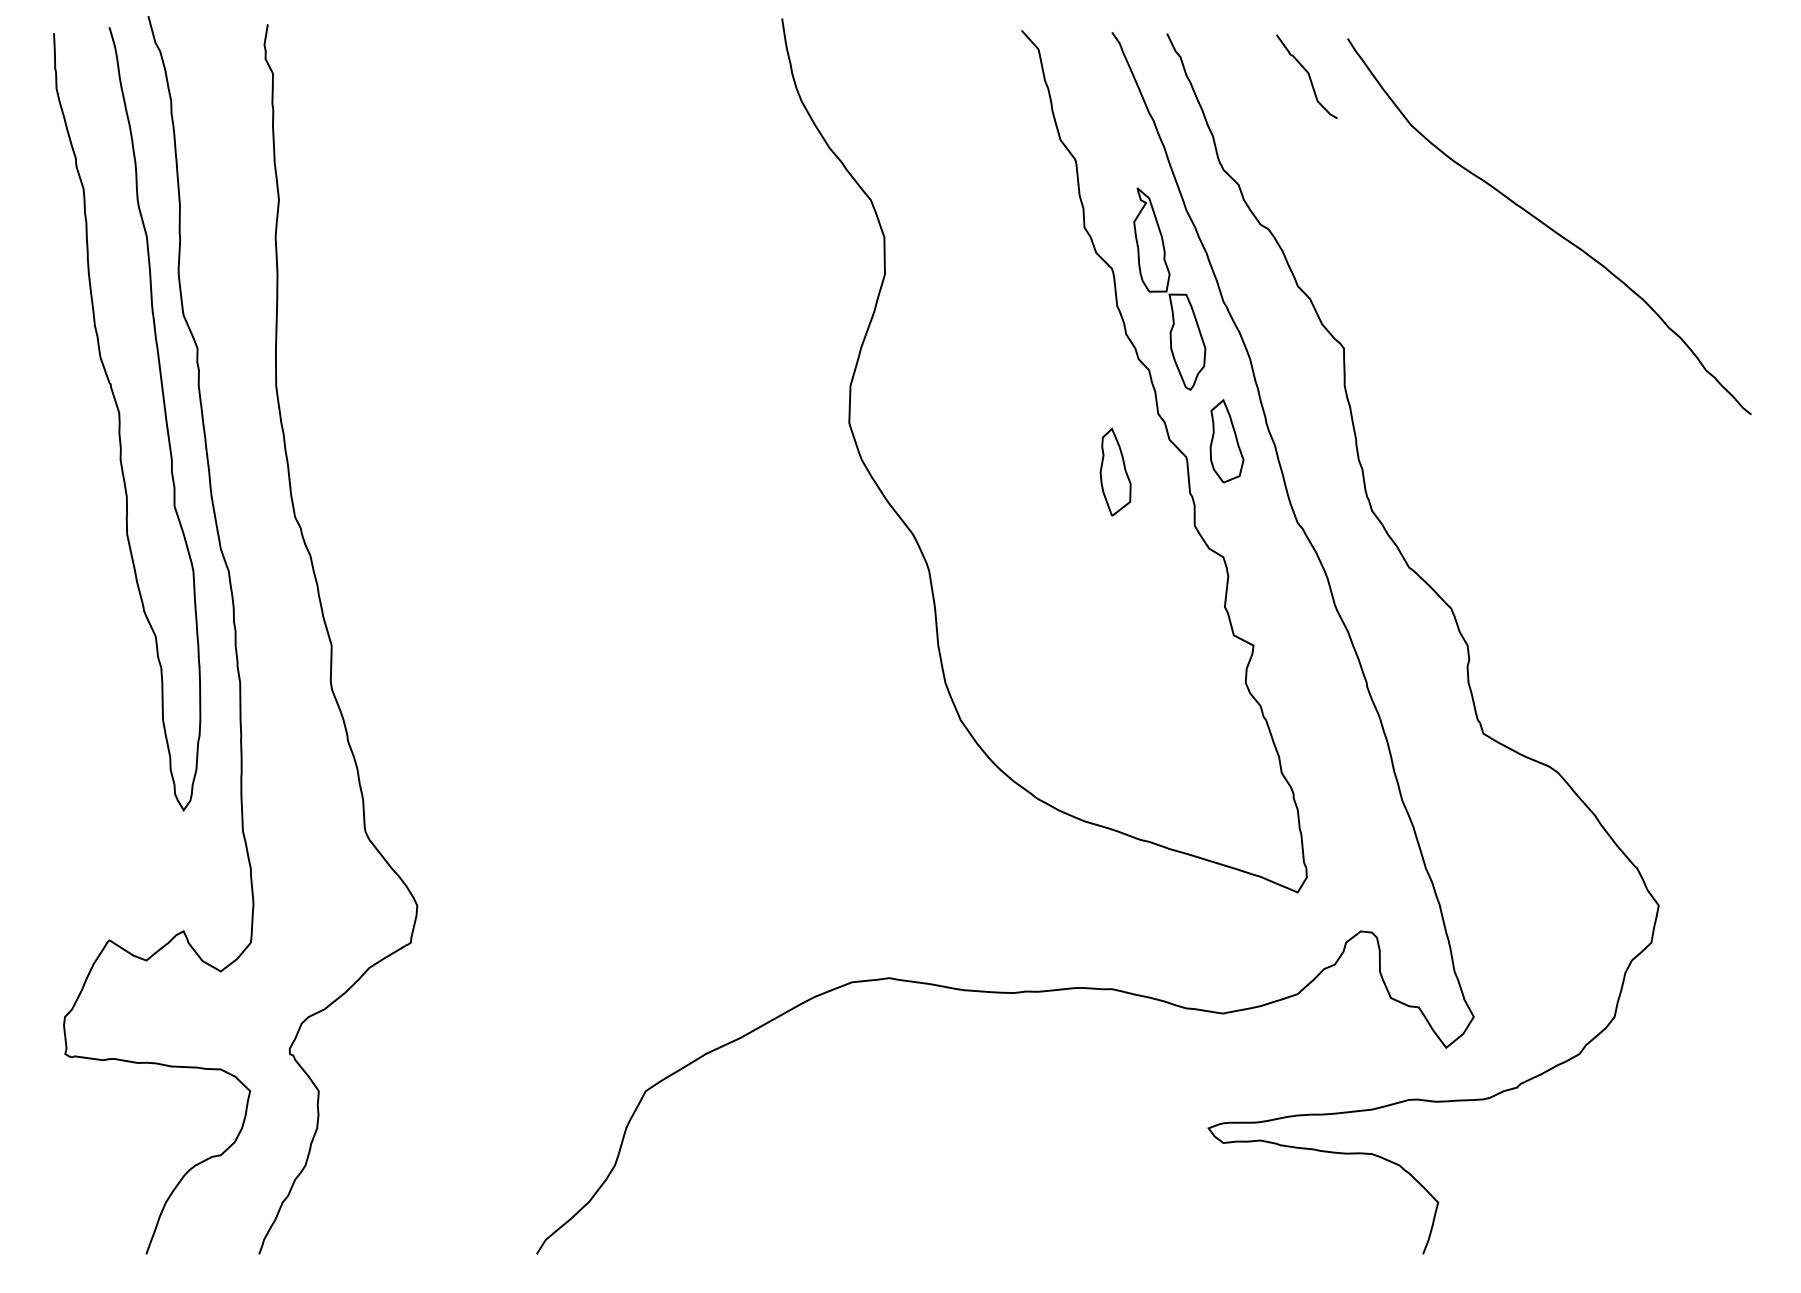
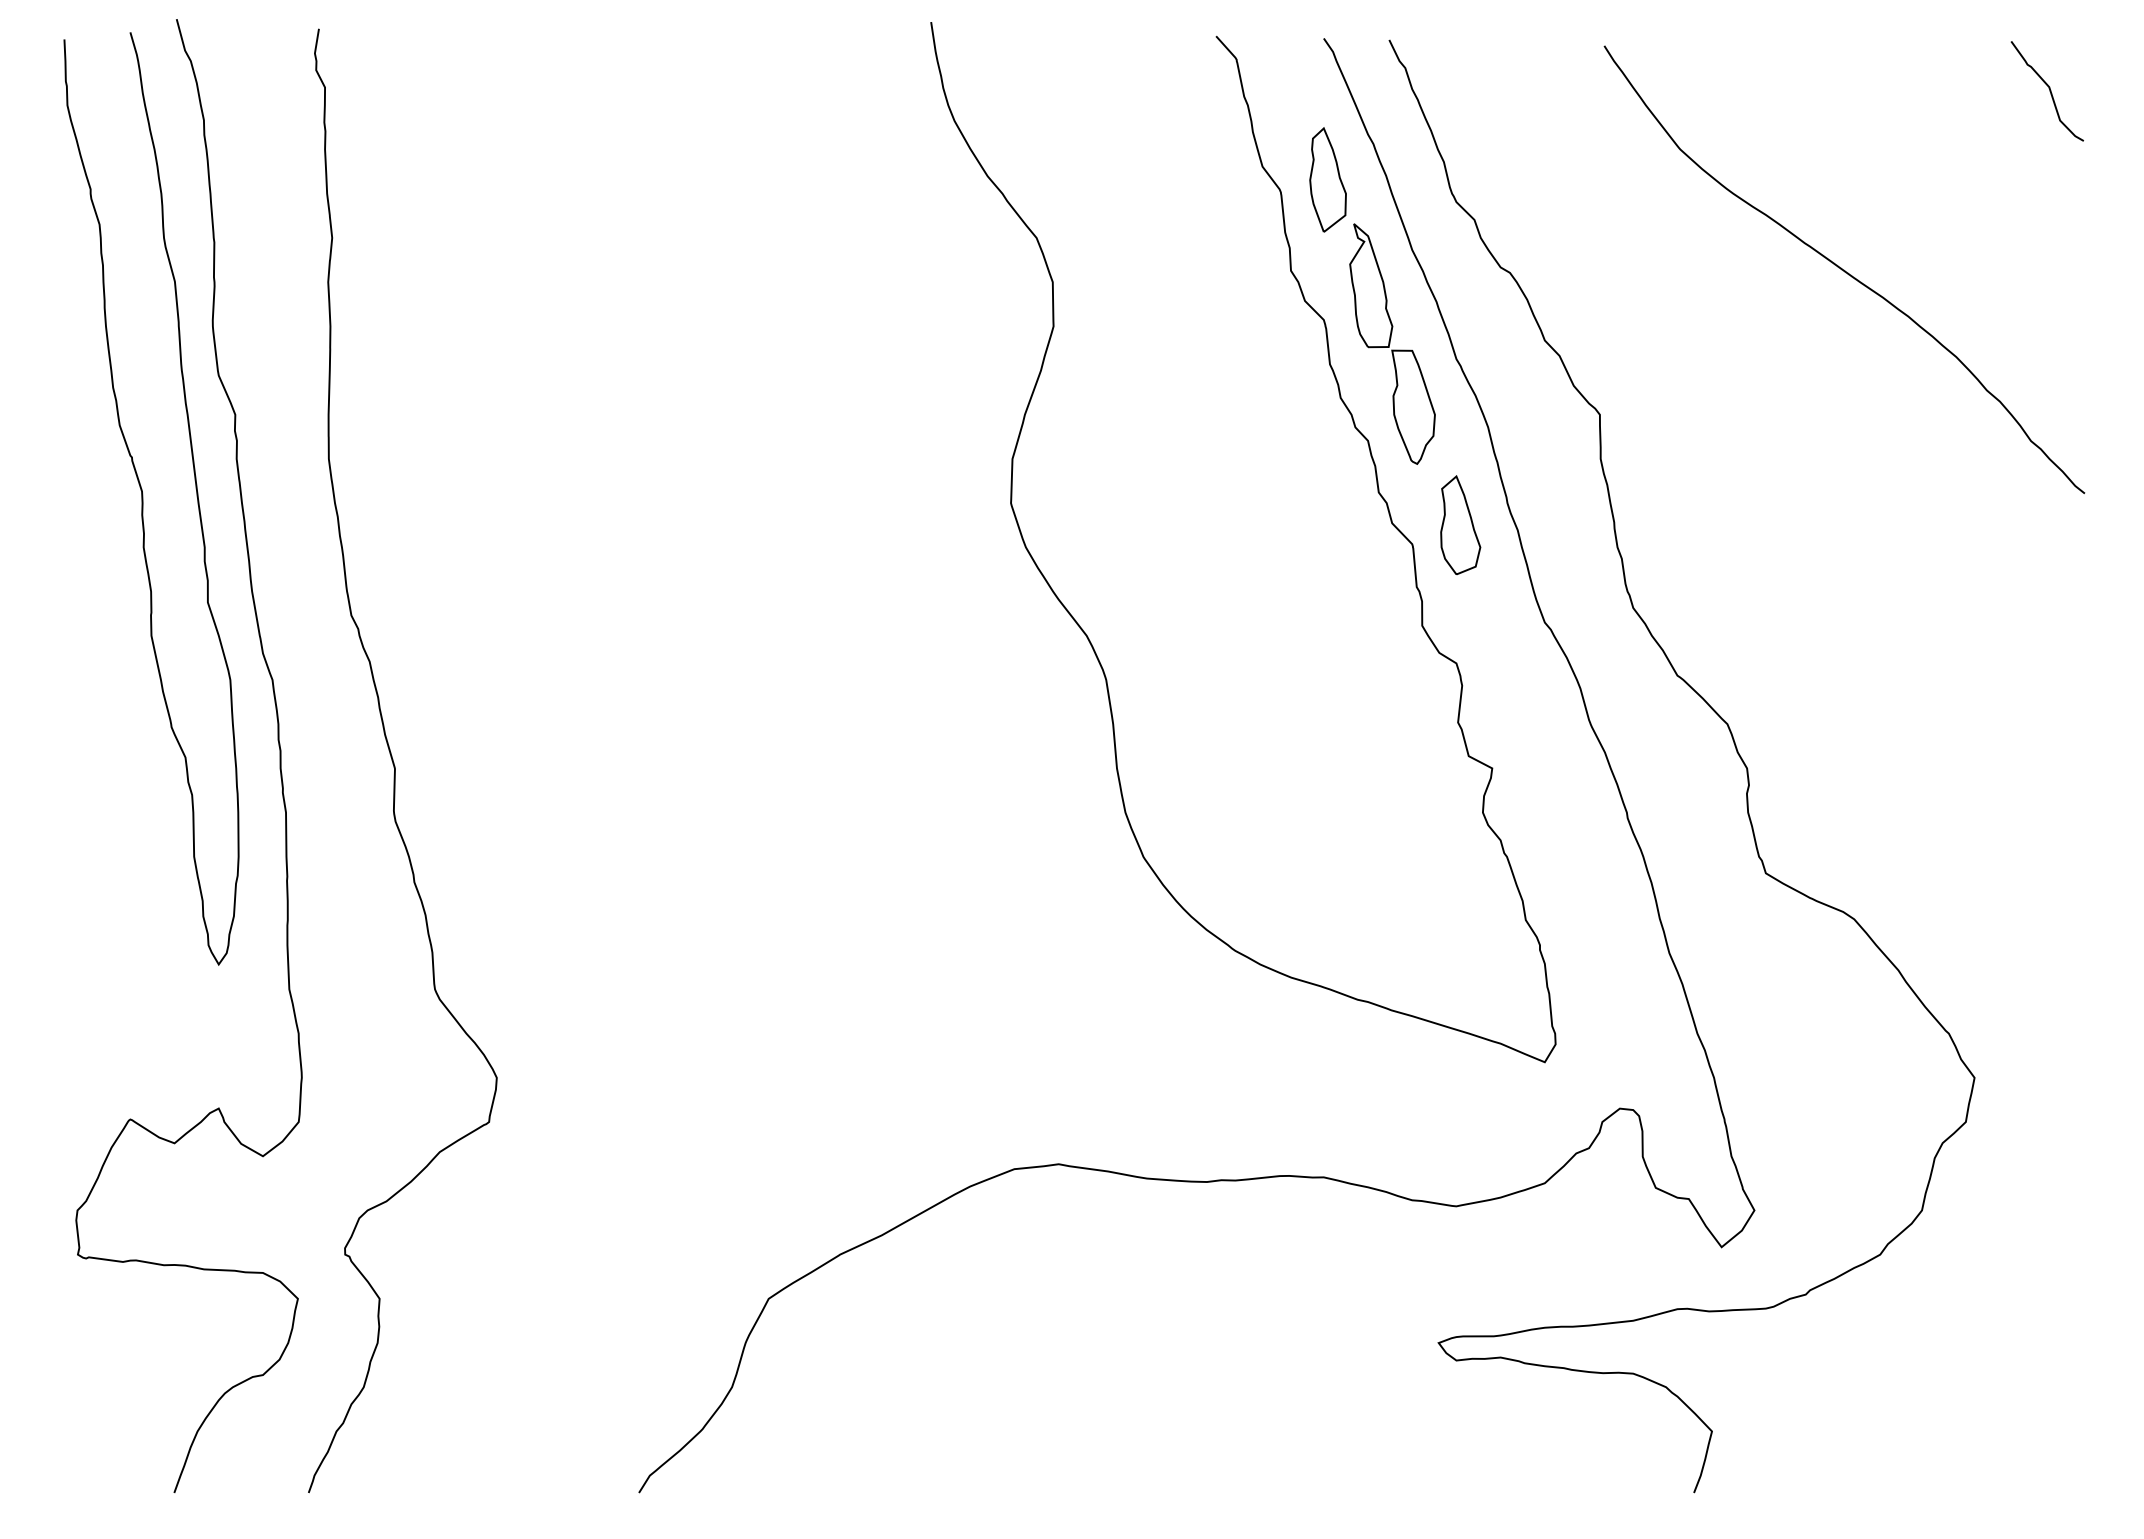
curve: (1308, 76) -> (2049, 91), moved
part: (1115, 471) -> (1327, 179), moved

